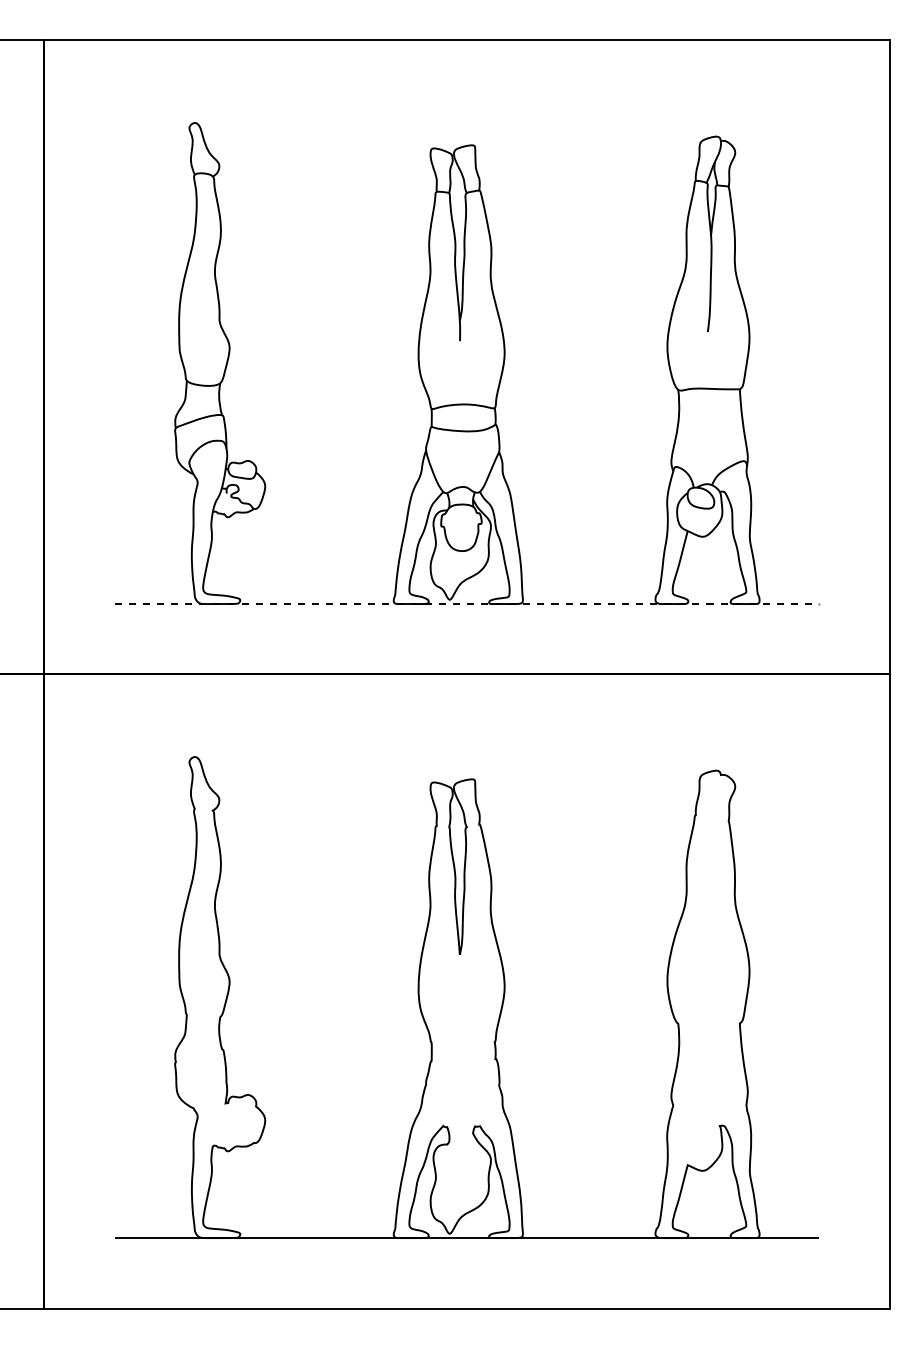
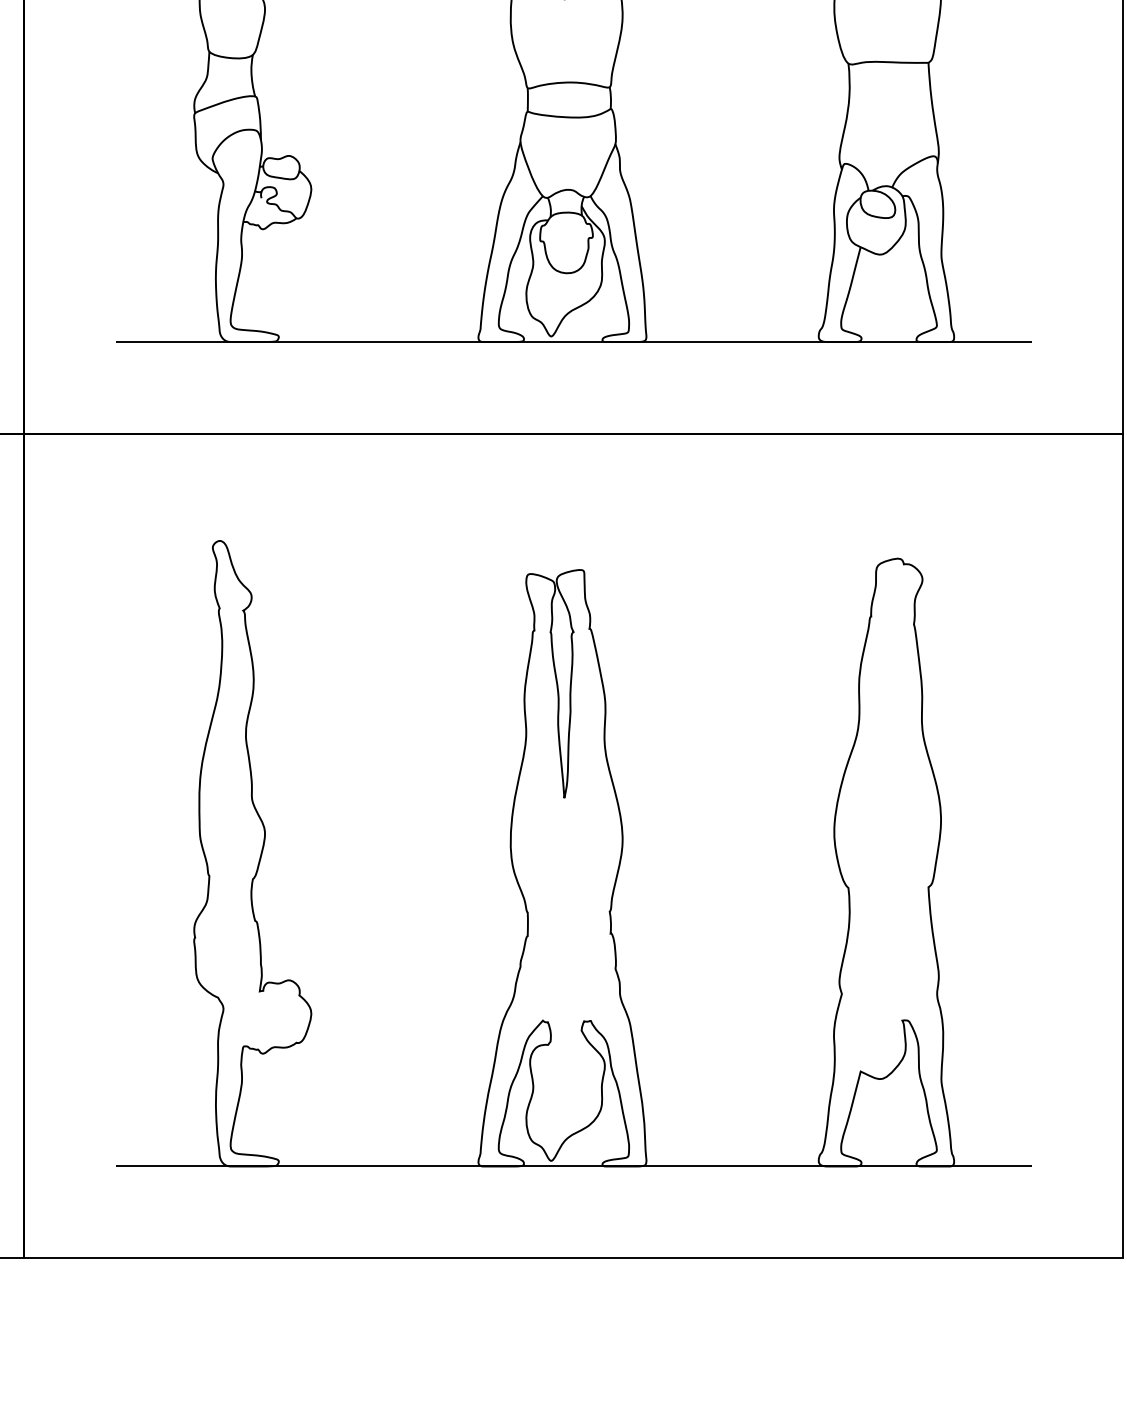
line: (467, 604) -> (574, 342), dashed -> solid

